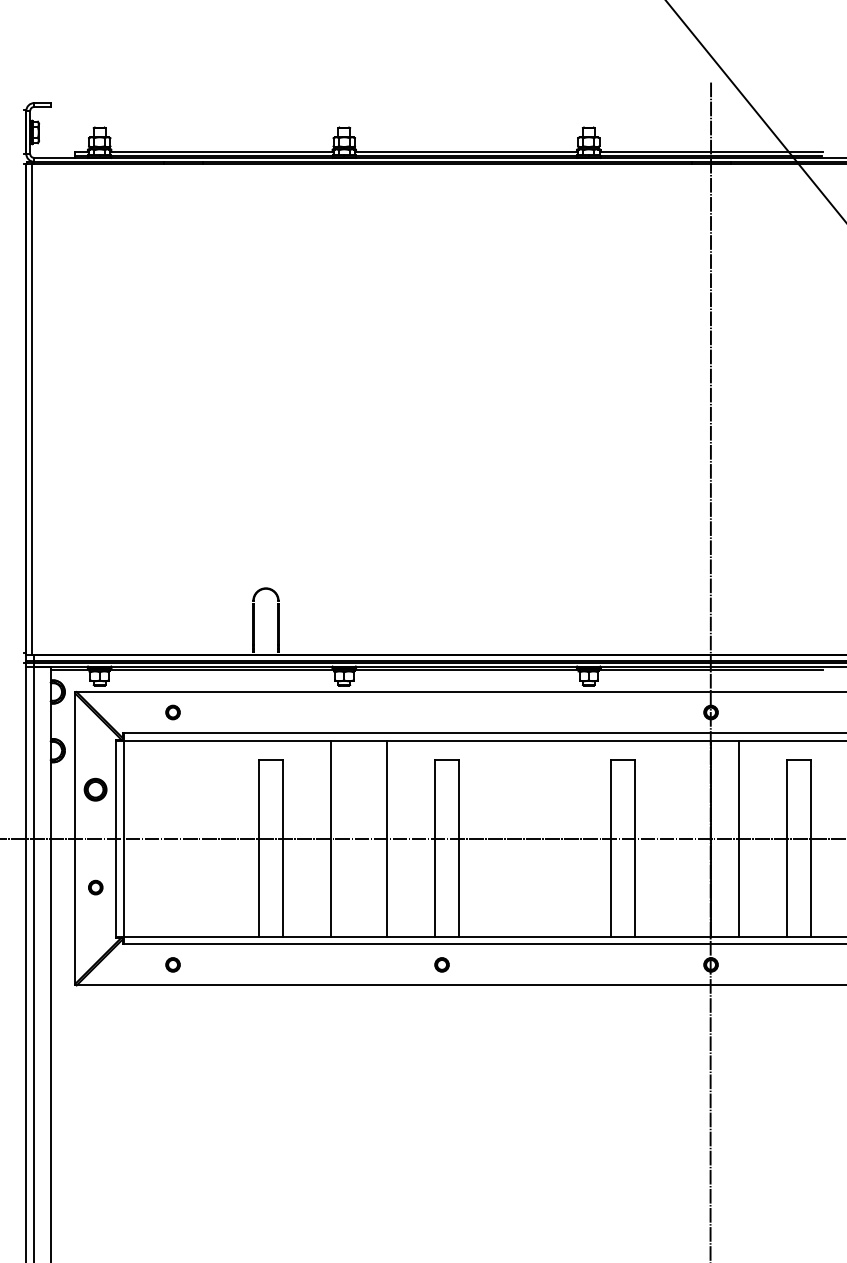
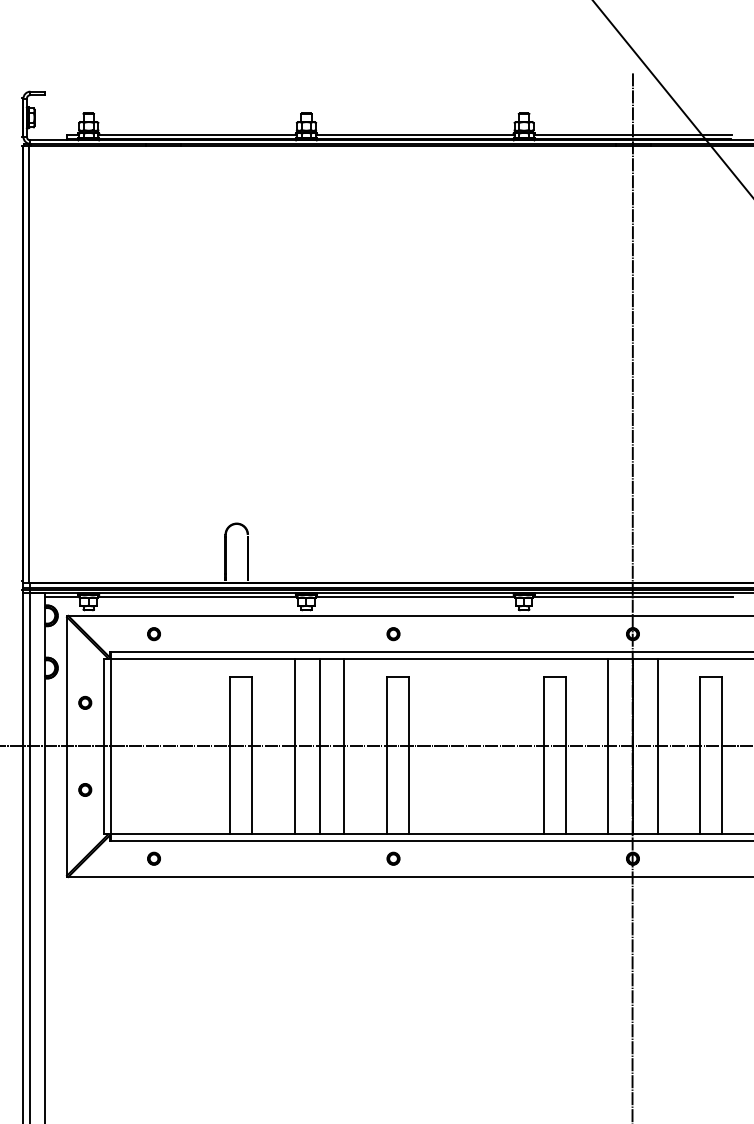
part: (442, 712) -> (393, 634), added
circle: (96, 789) -> (85, 702), size x0.62
line: (358, 838) -> (319, 746), added
line: (683, 838) -> (608, 746), added

